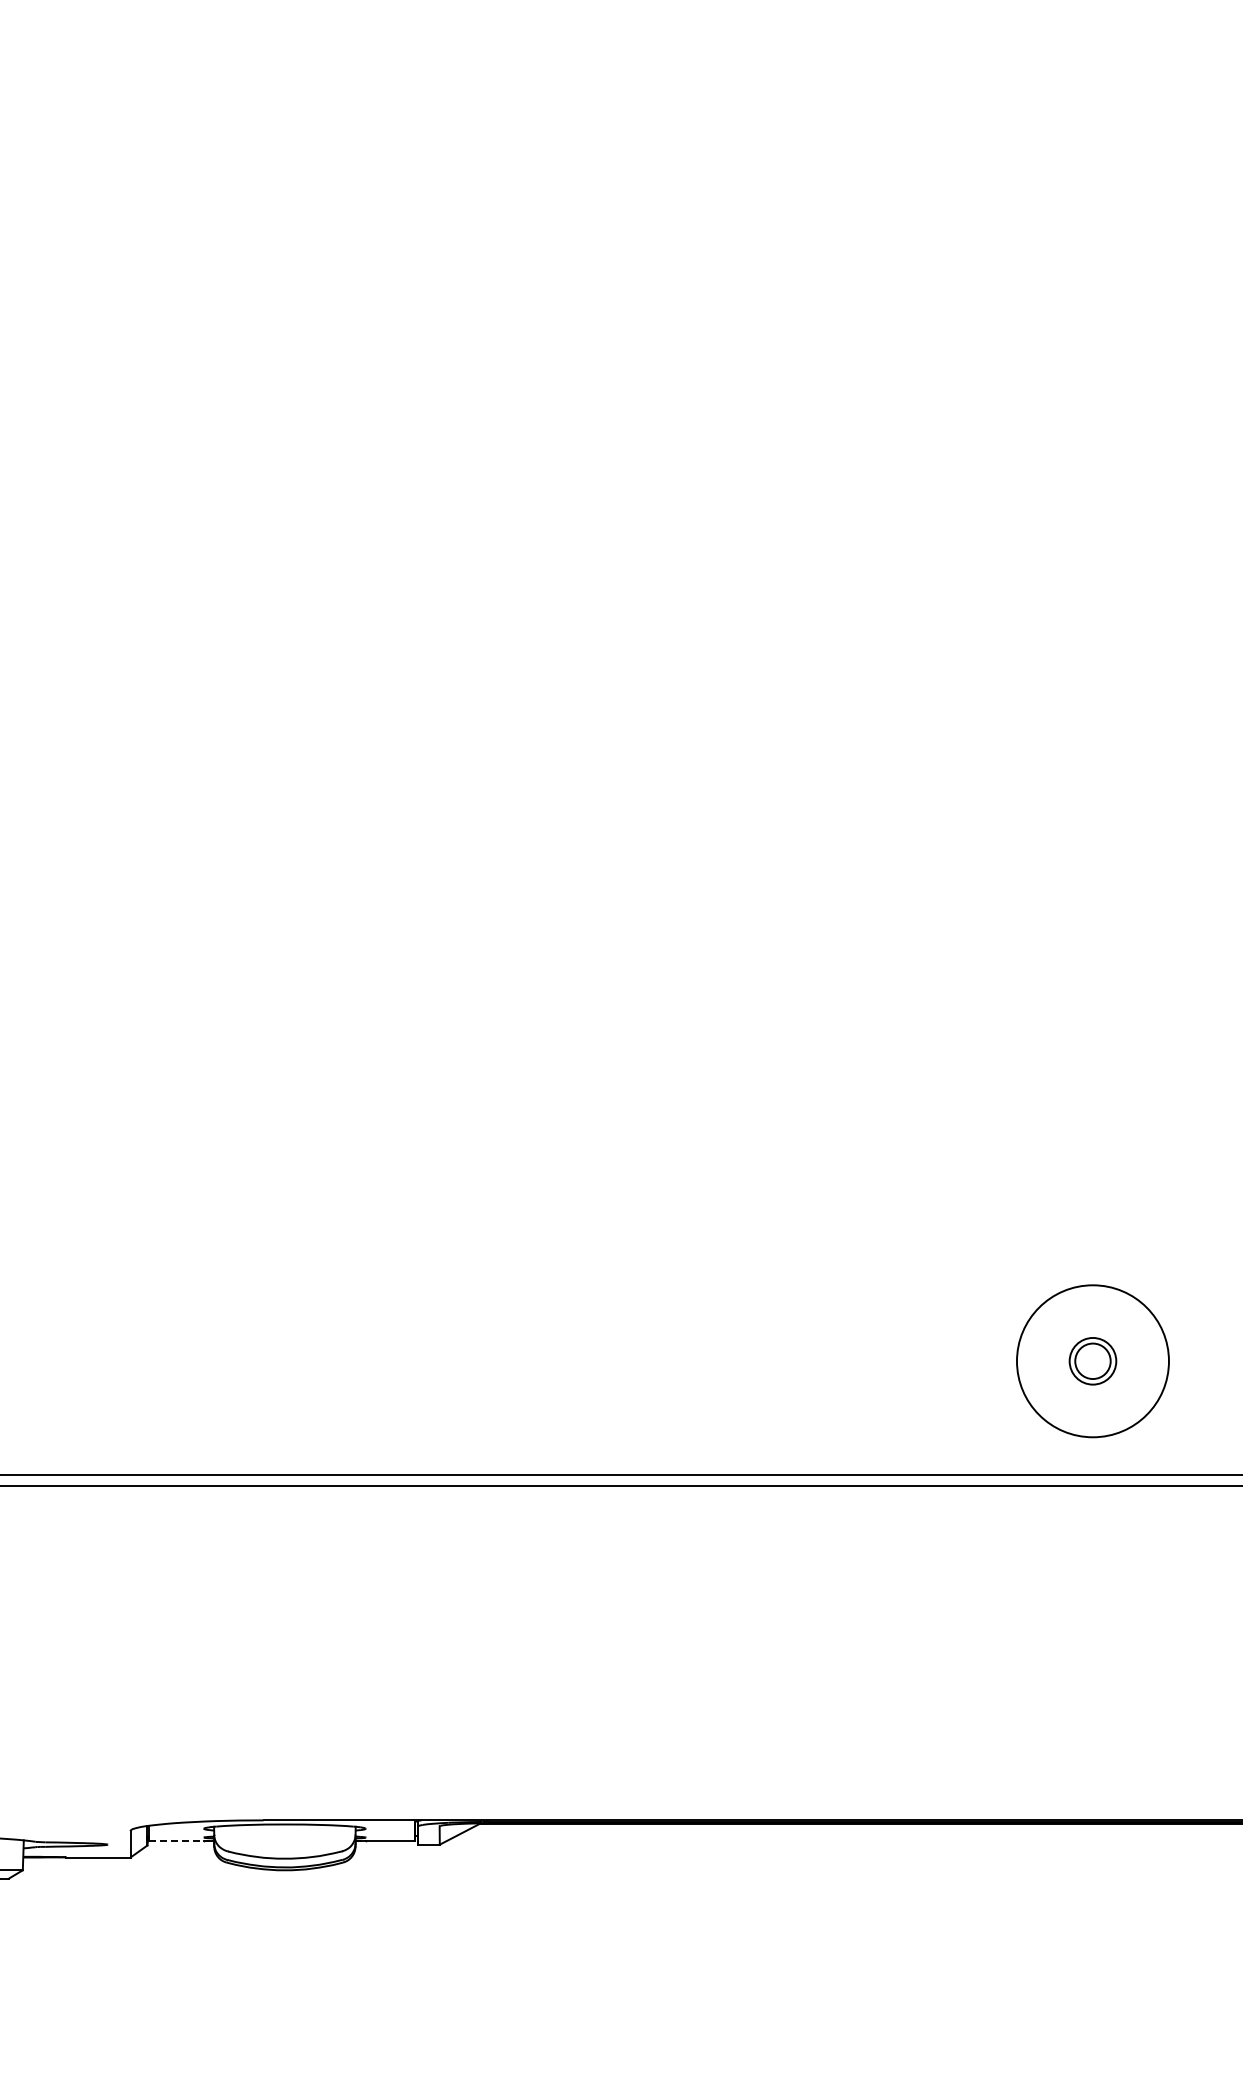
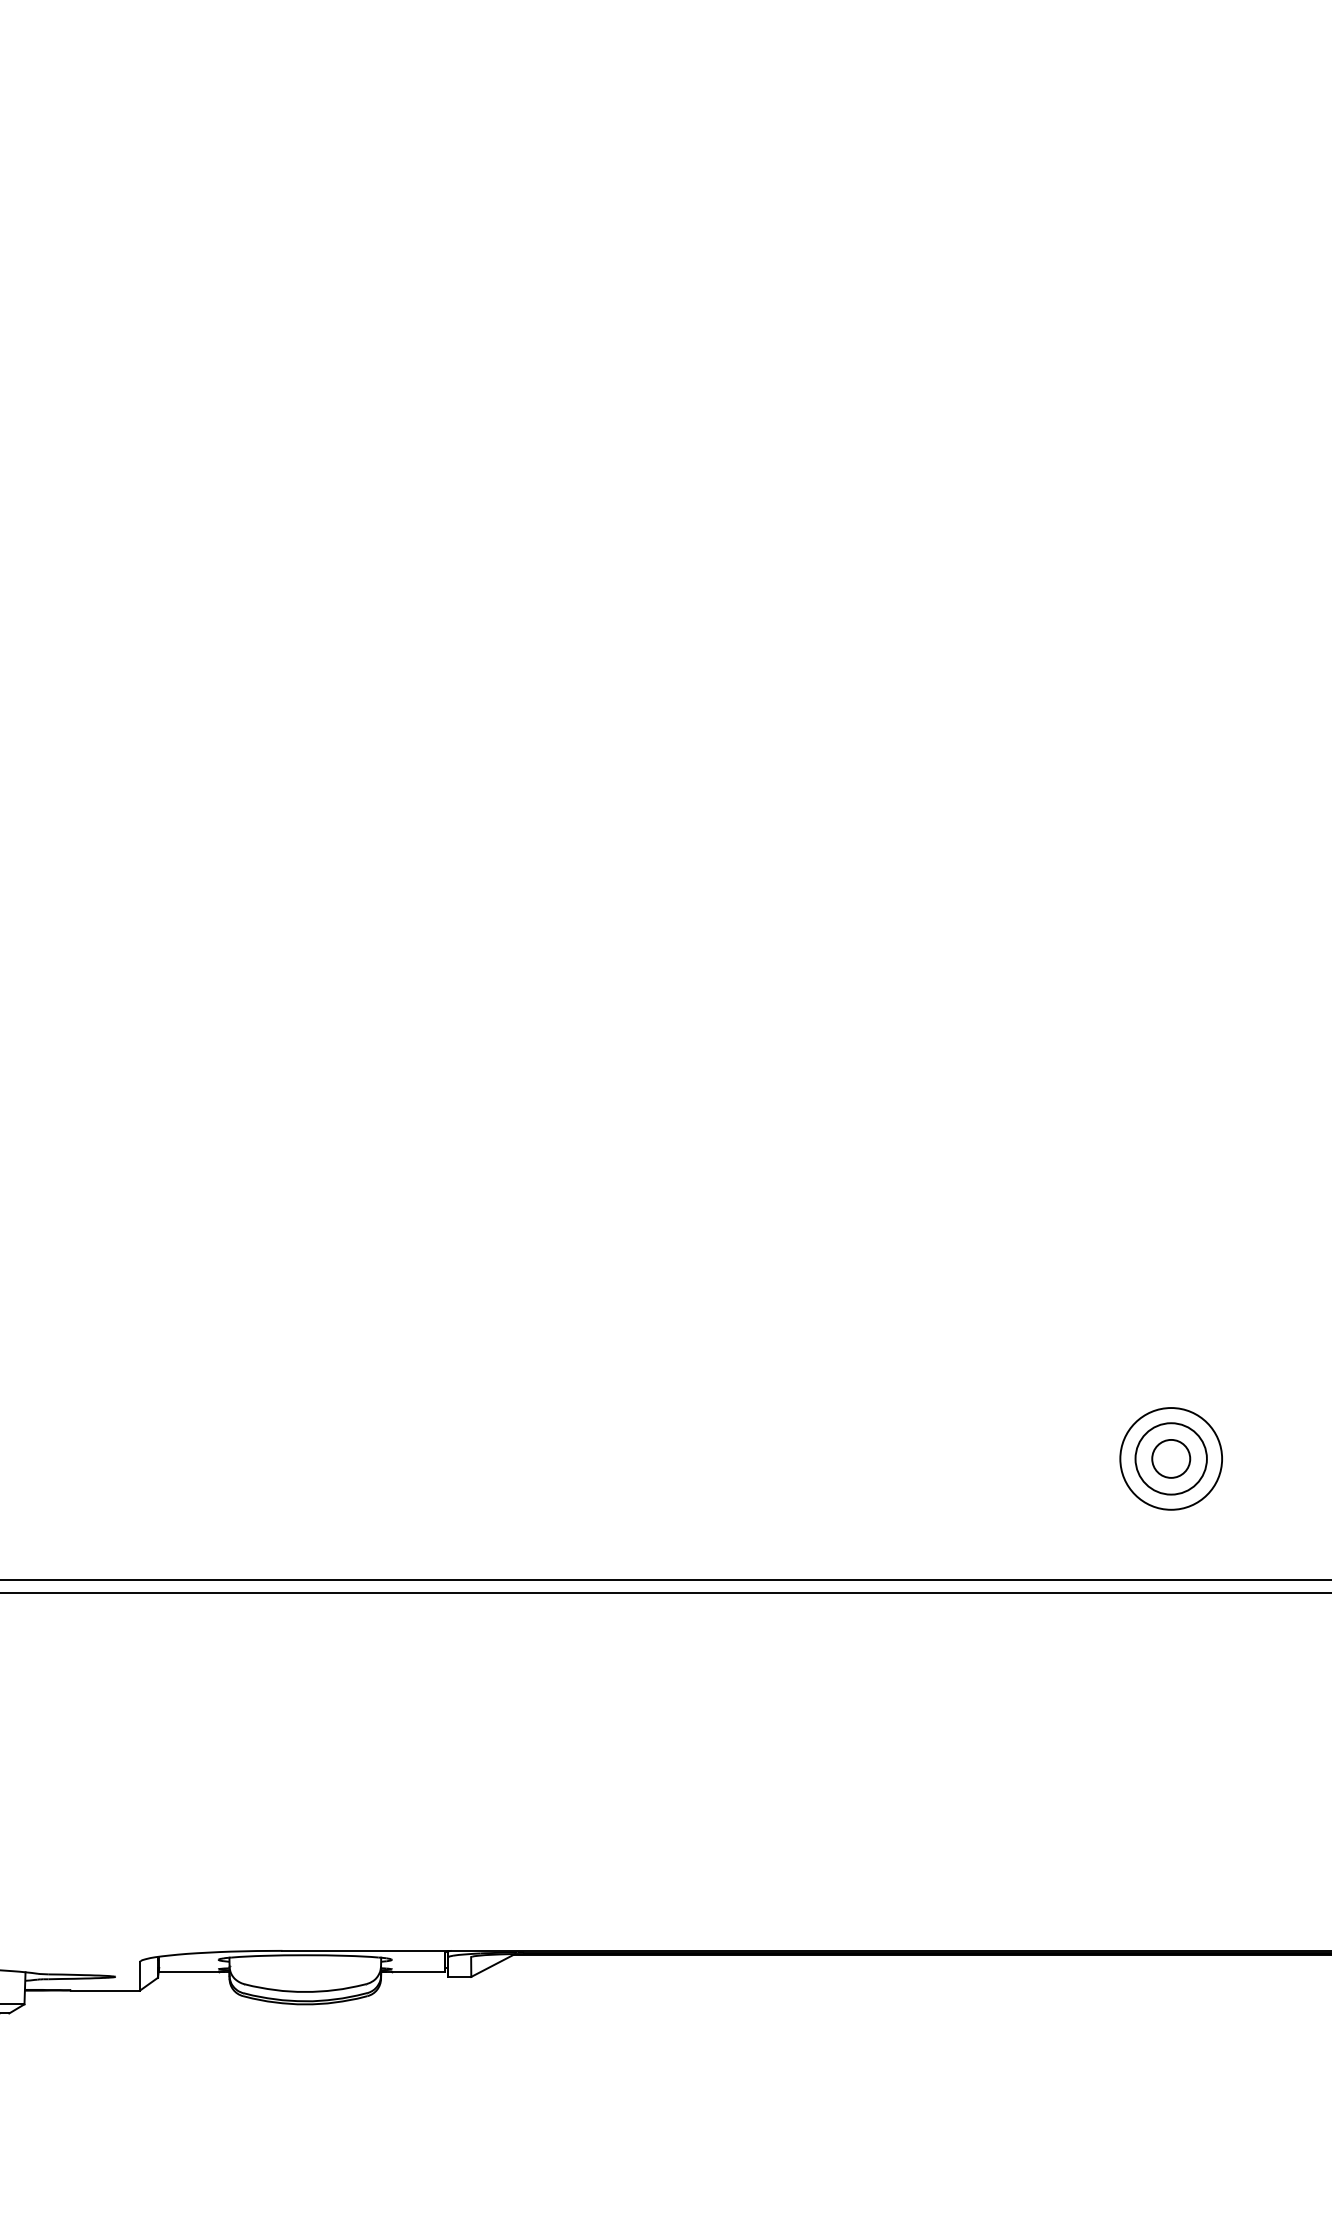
circle: (1092, 1360) -> (1170, 1458), size x0.62
circle: (1092, 1360) -> (1170, 1458), size x1.43
line: (176, 1840) -> (189, 1972), dashed -> solid

